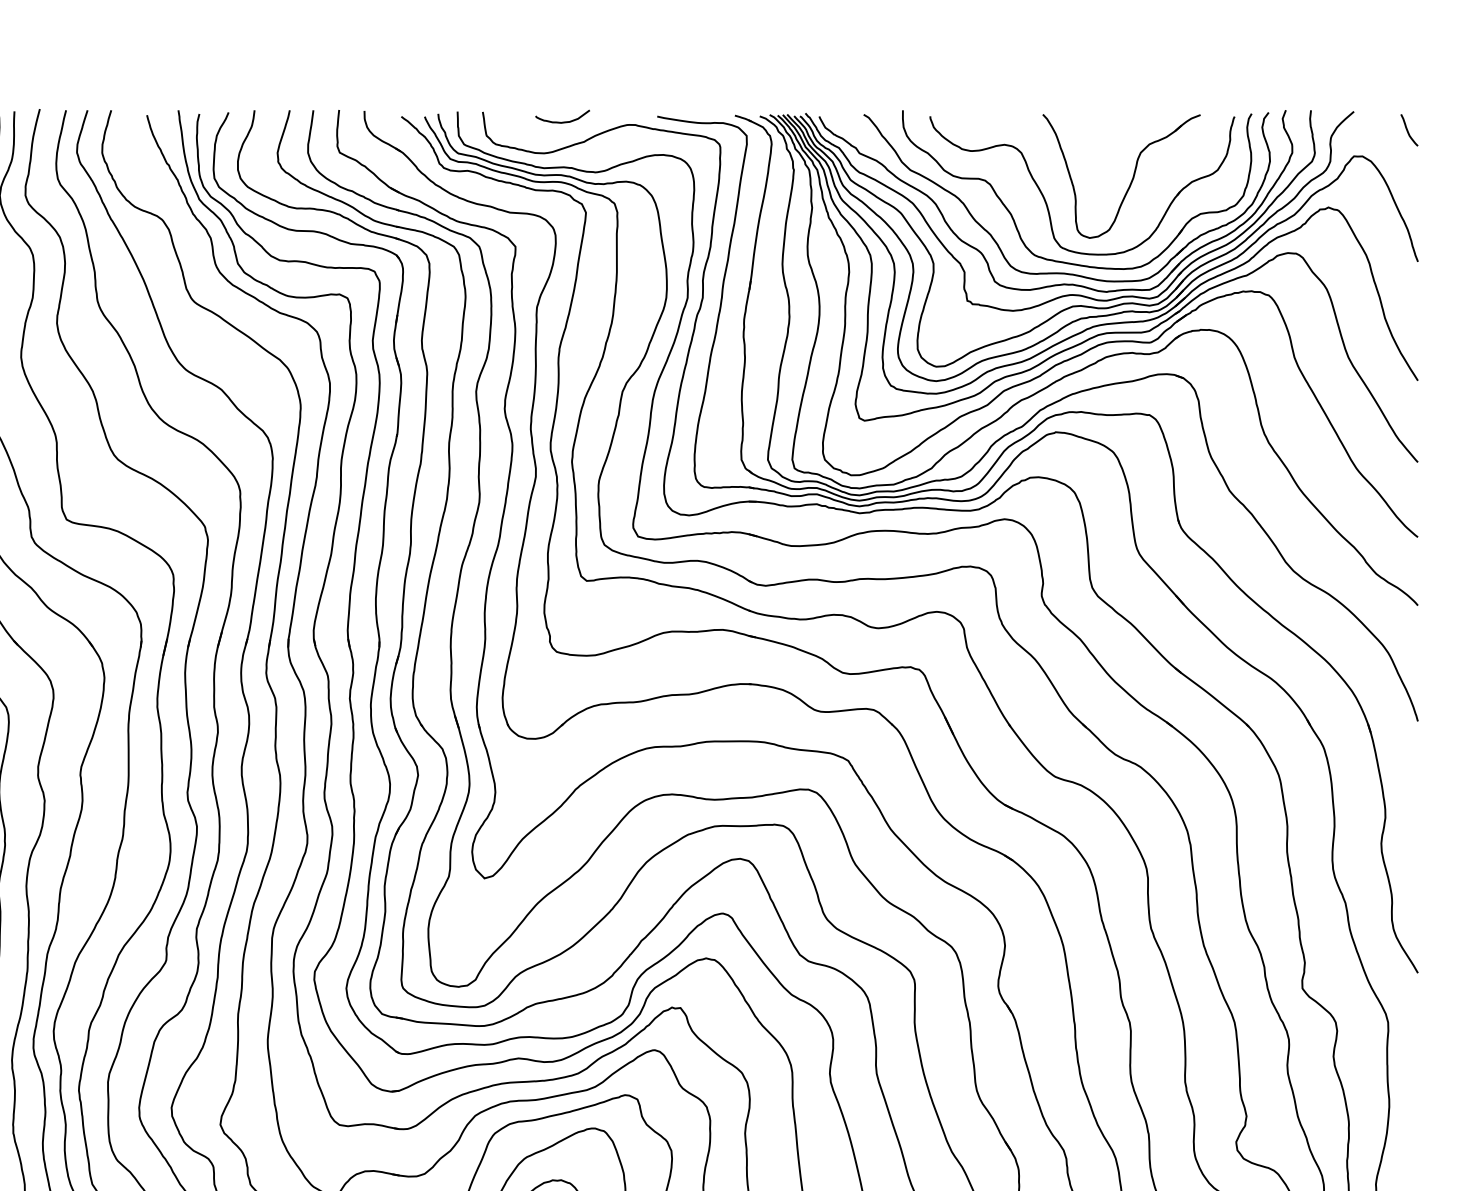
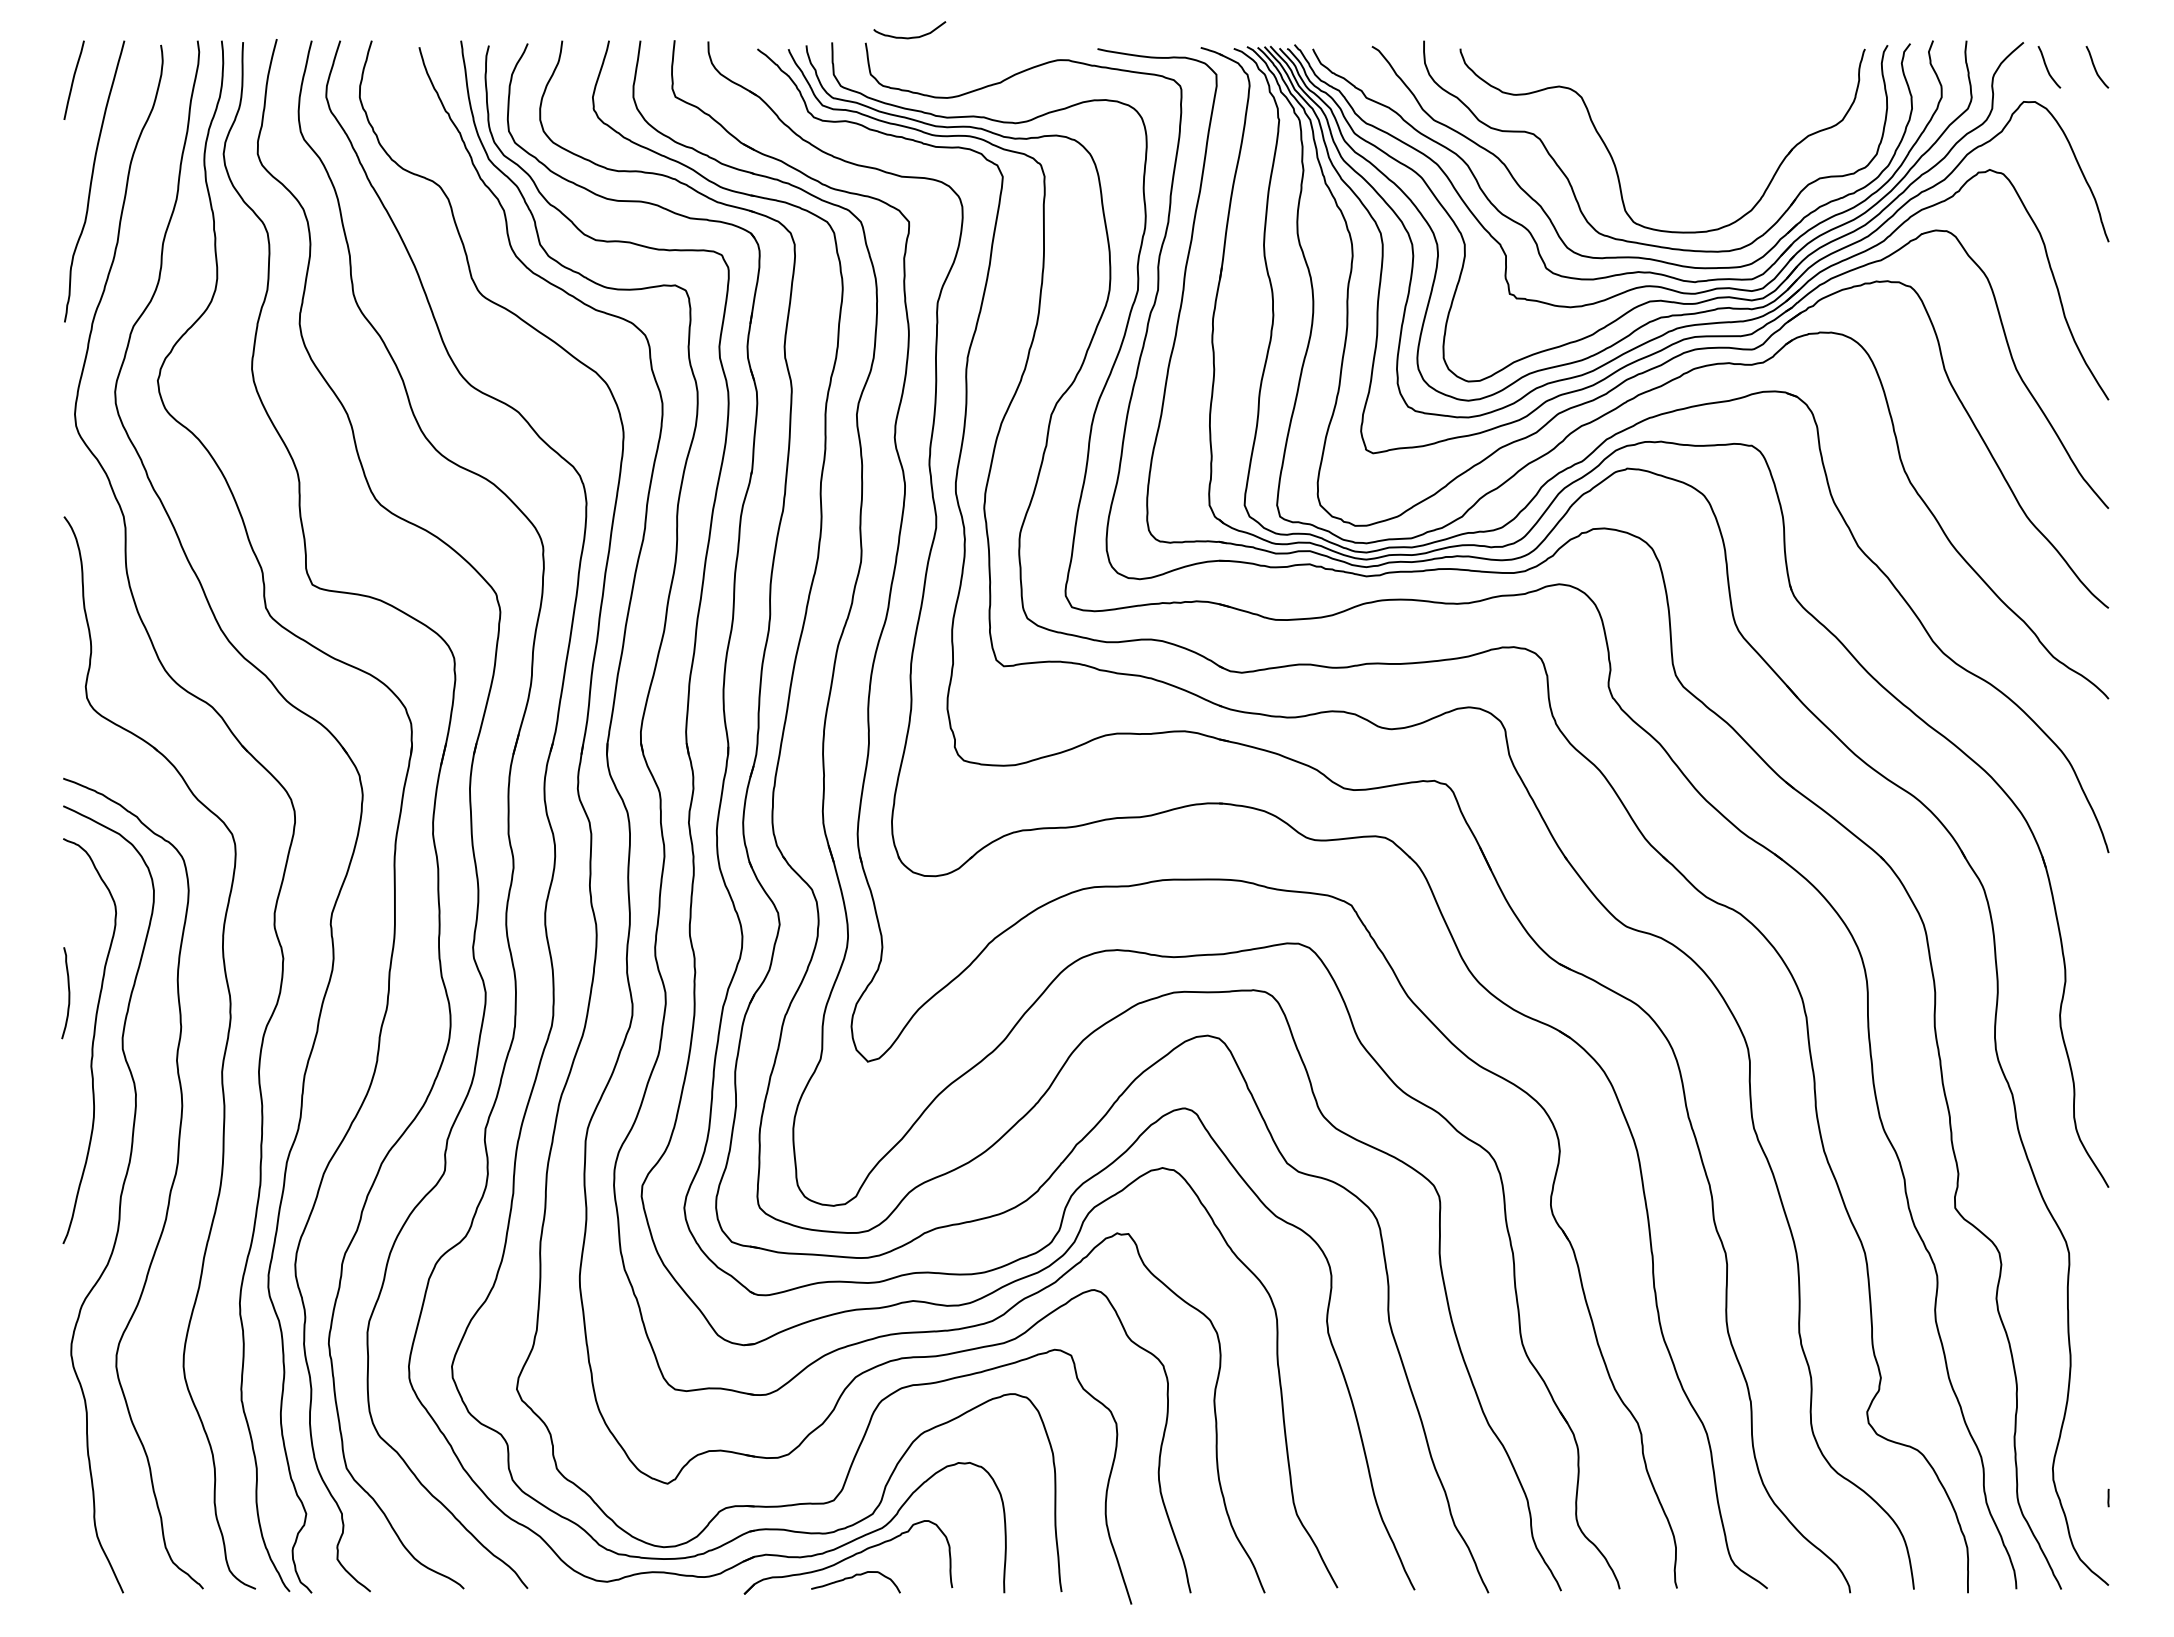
curve: (564, 121) -> (912, 36), moved
curve: (1371, 130) -> (2047, 67), added
part: (1131, 180) -> (1727, 134), removed

